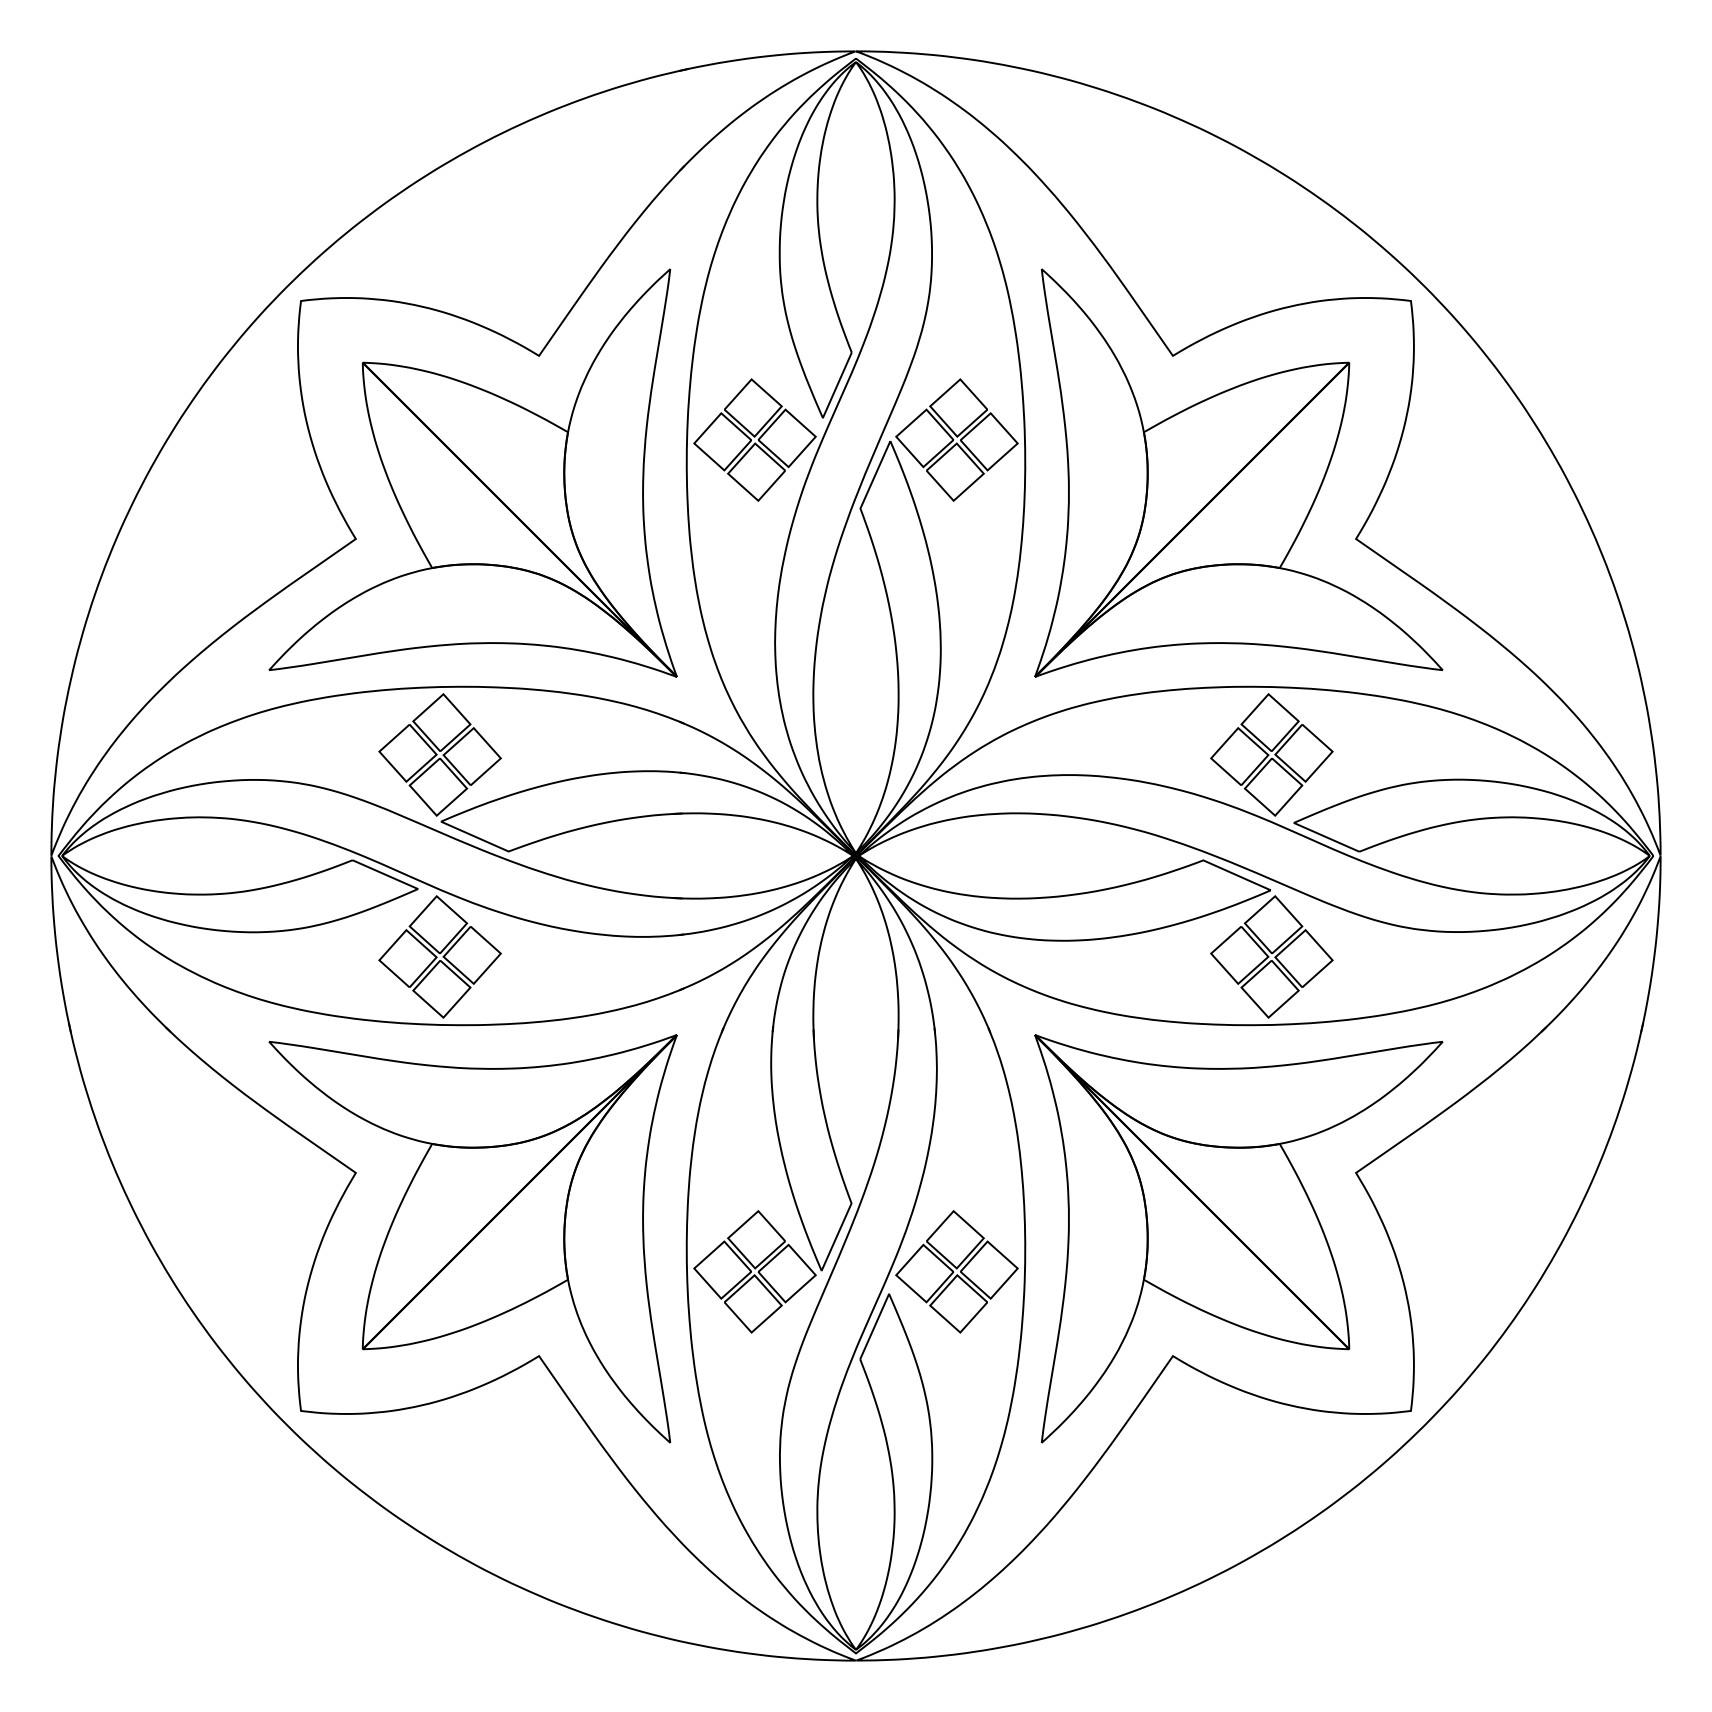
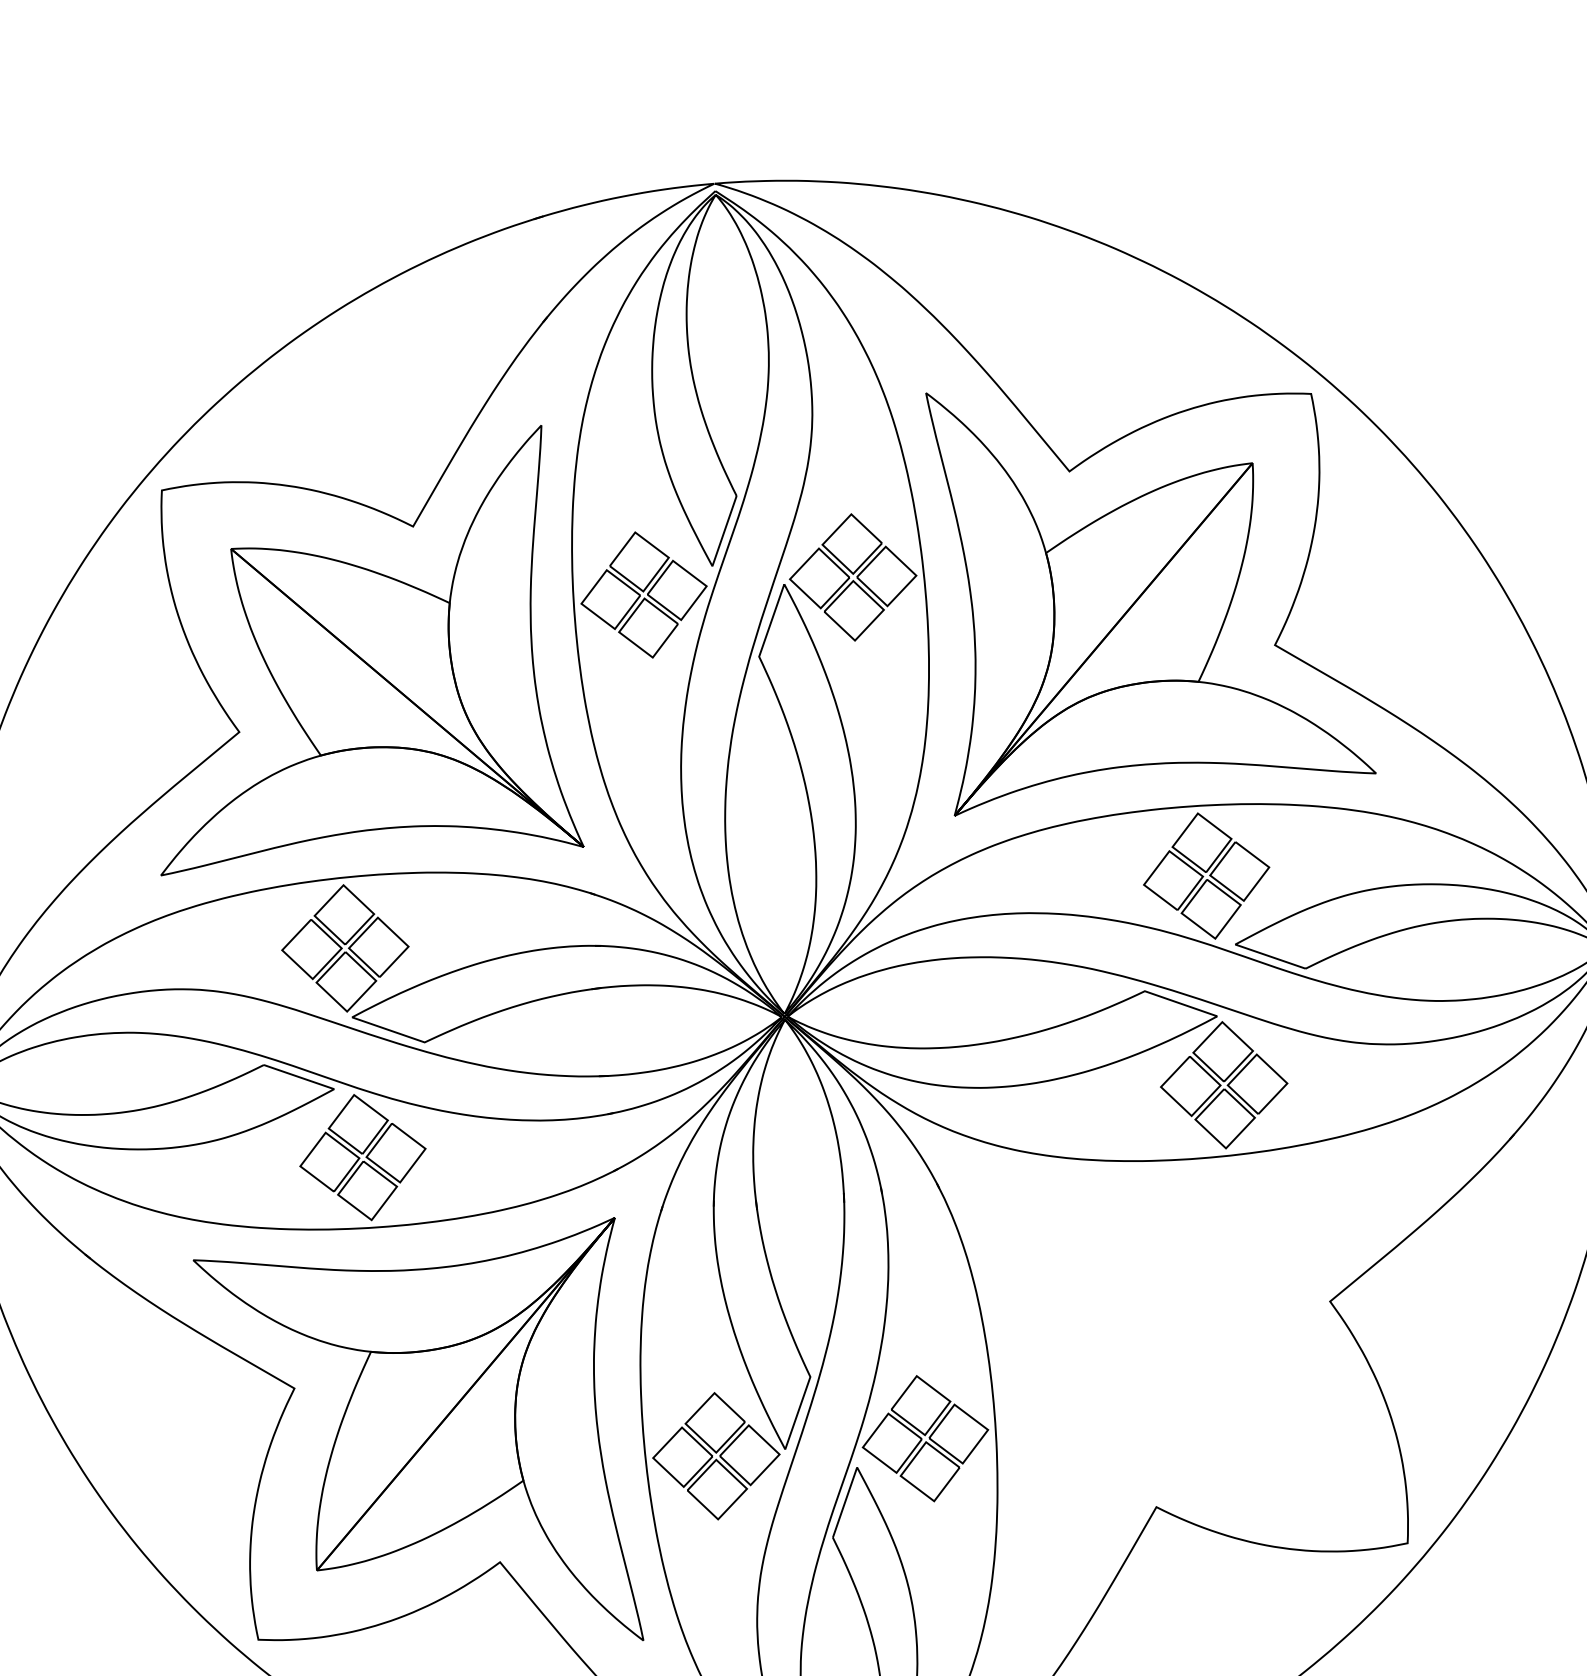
part: (1238, 1238) -> (1214, 1379), removed

